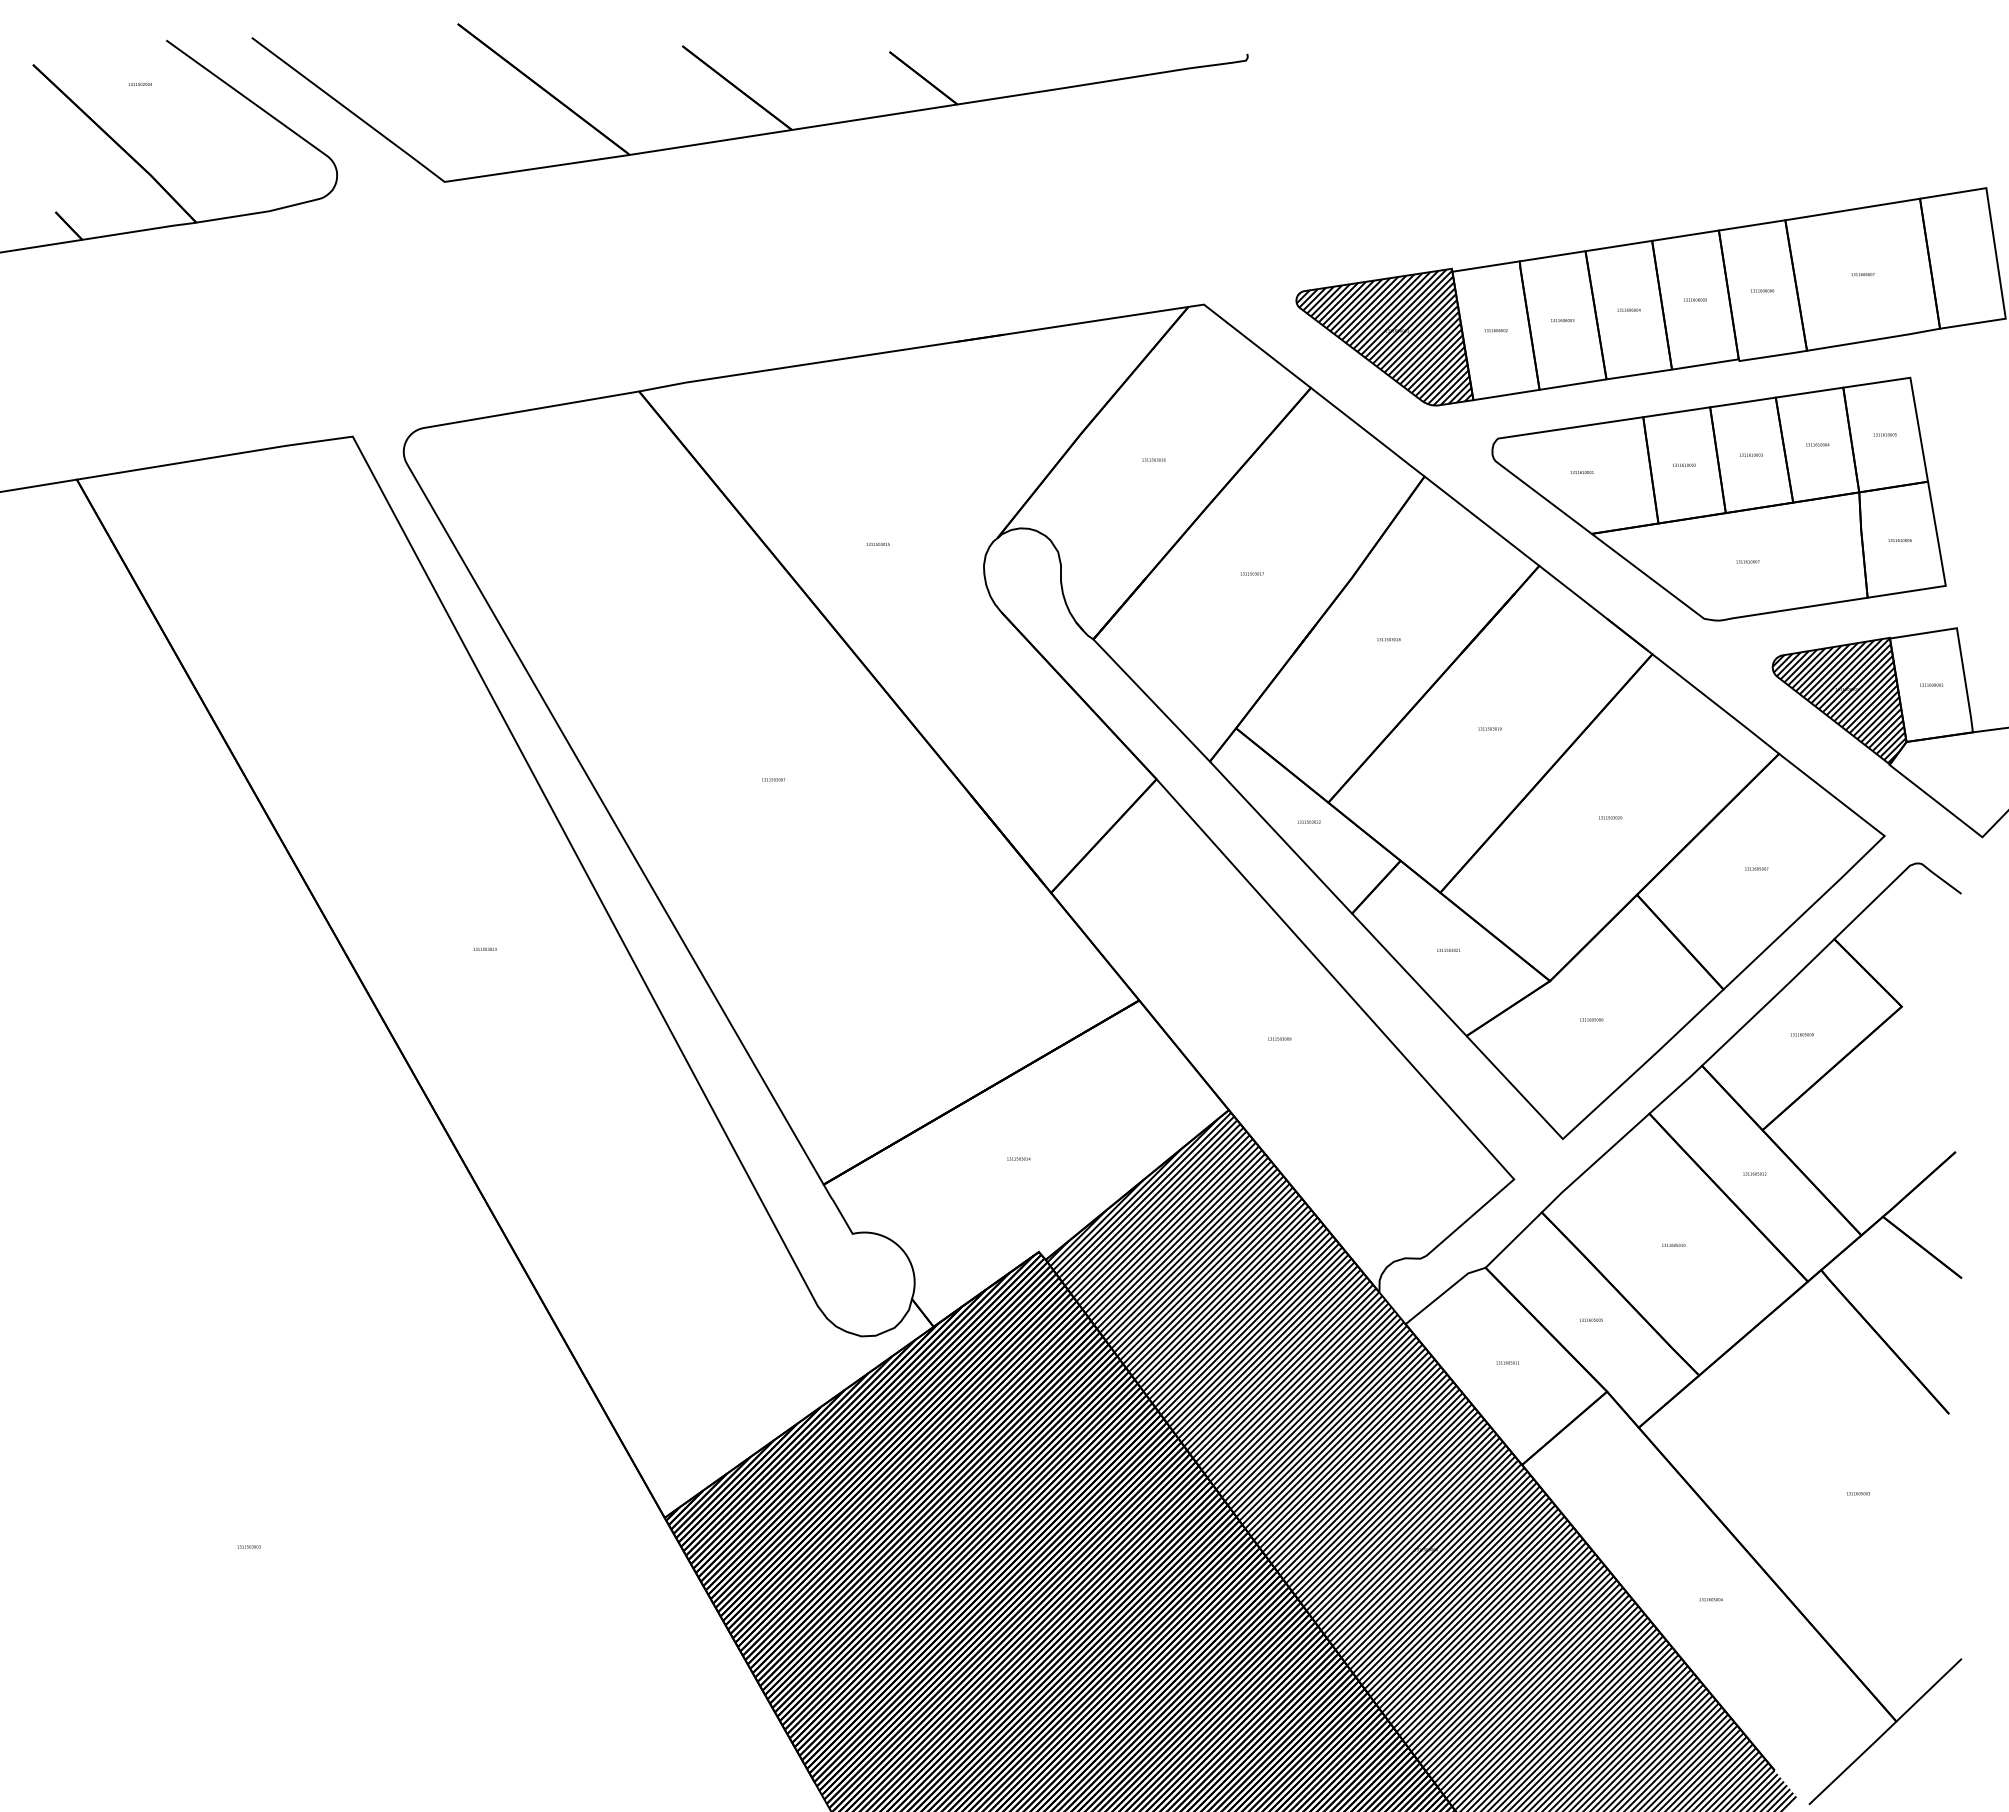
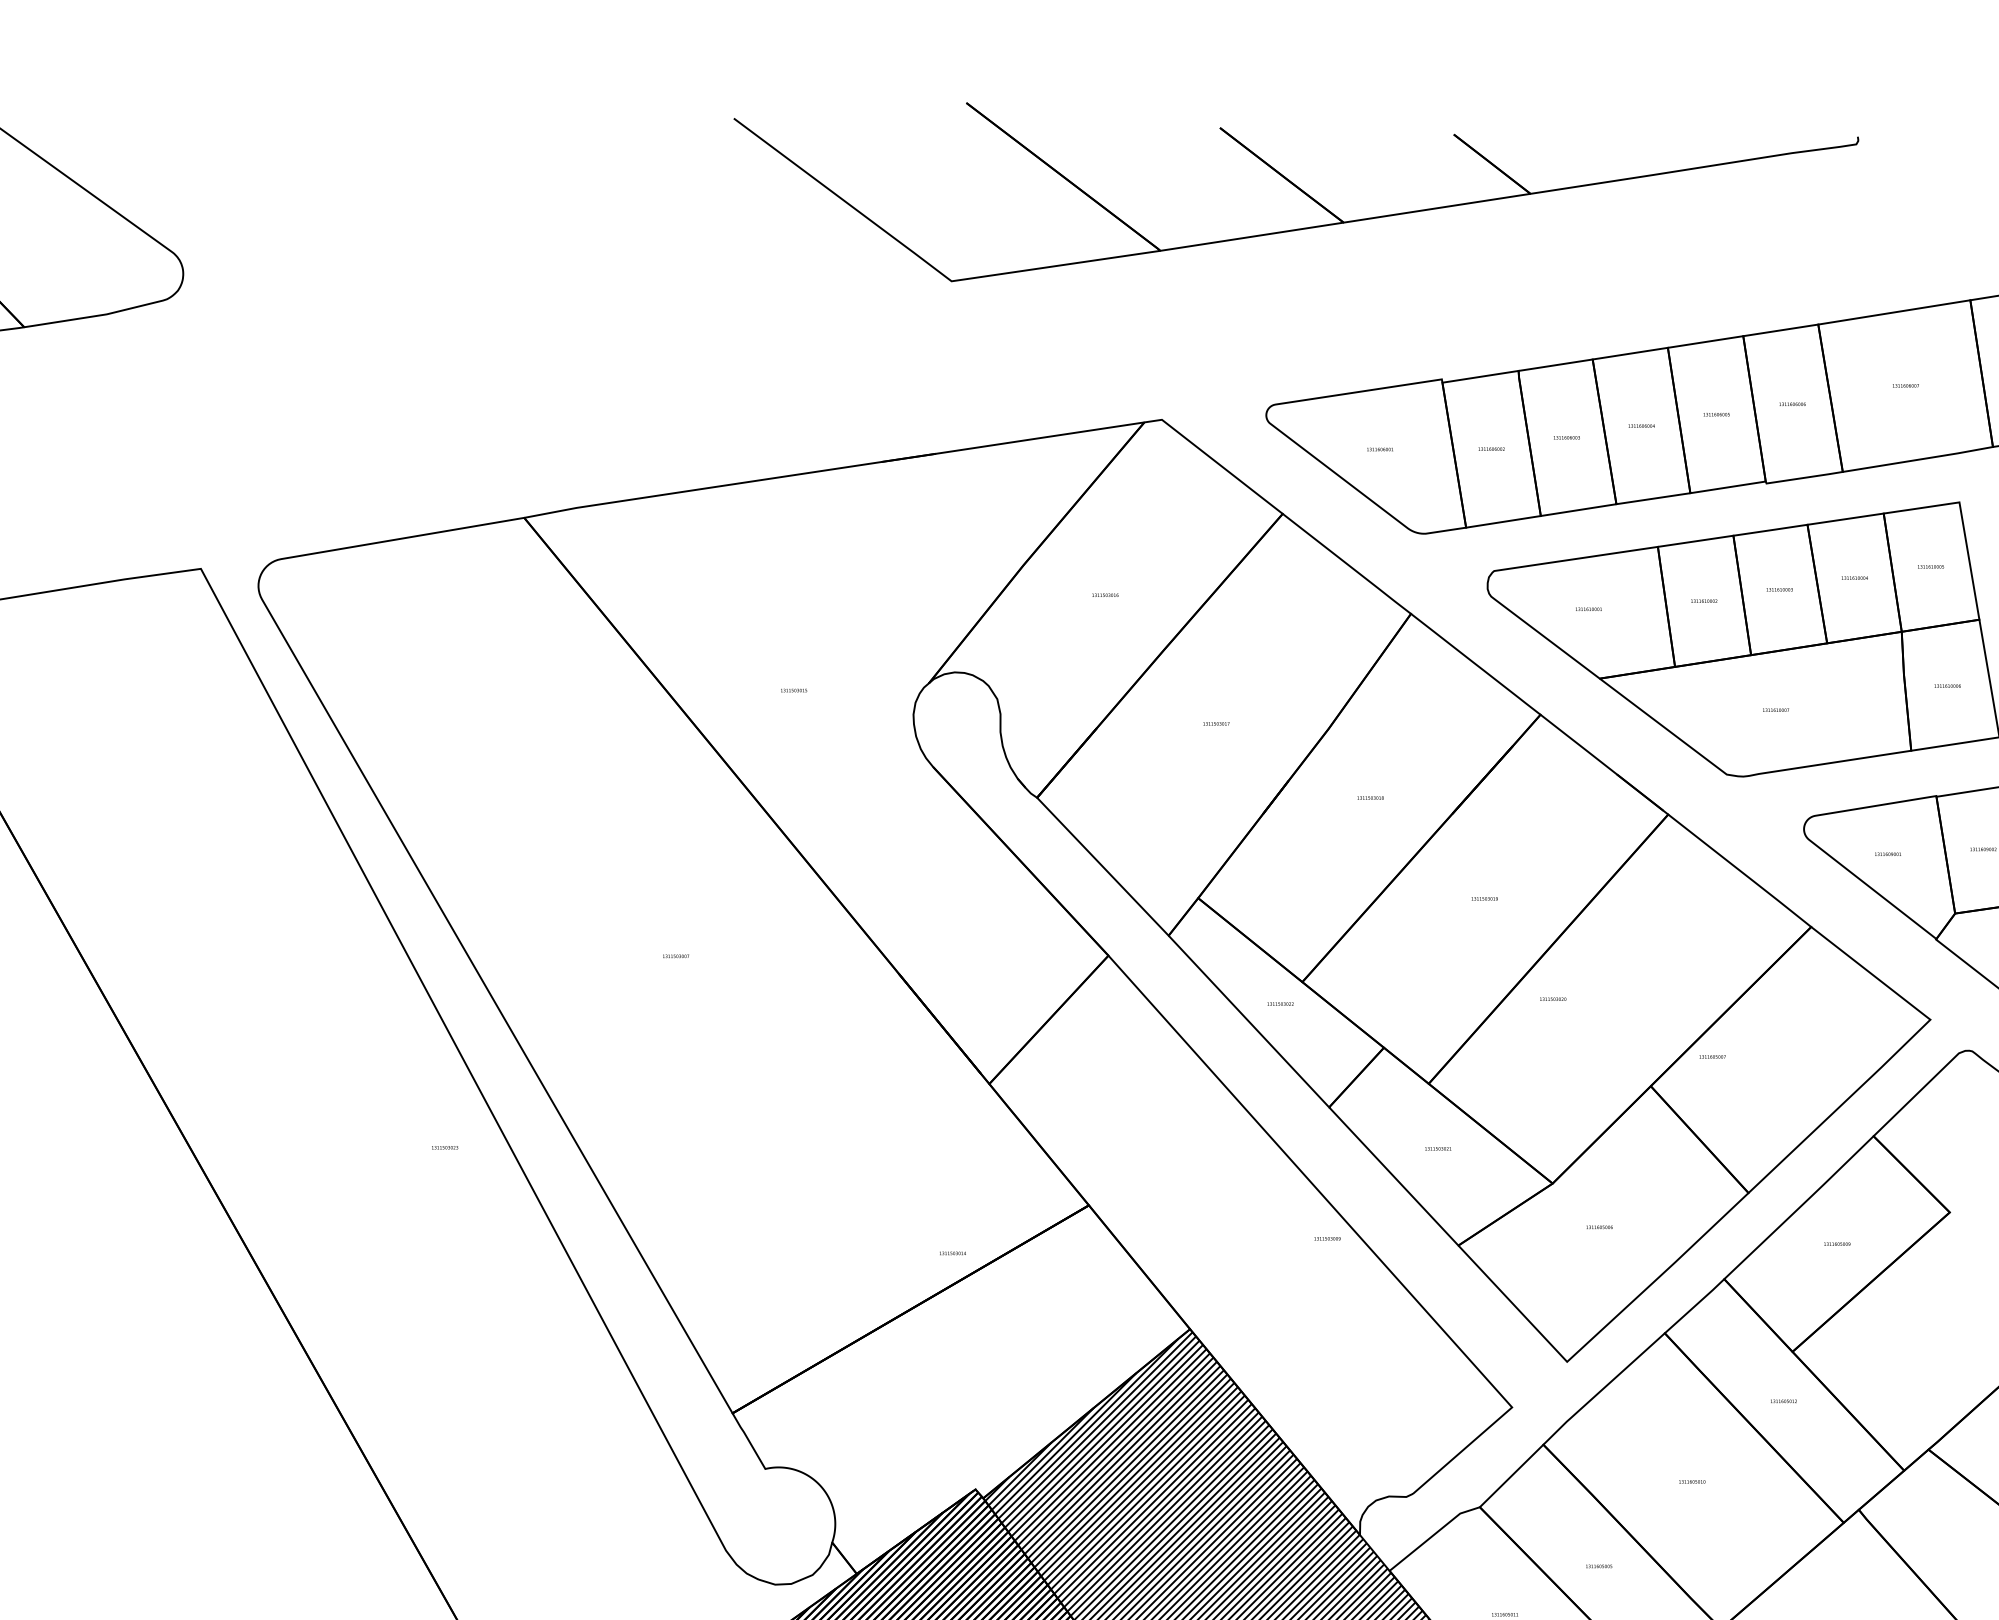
part: (749, 102) -> (1295, 191), moved
hatch: (1384, 337) -> (1365, 456), removed
hatch: (1838, 700) -> (1878, 866), removed
text: (1610, 817) -> (1553, 998), moved
text: (1756, 868) -> (1712, 1056), moved
text: (484, 948) -> (444, 1146), moved
text: (1279, 1038) -> (1327, 1238), moved
text: (1018, 1158) -> (952, 1252), moved

